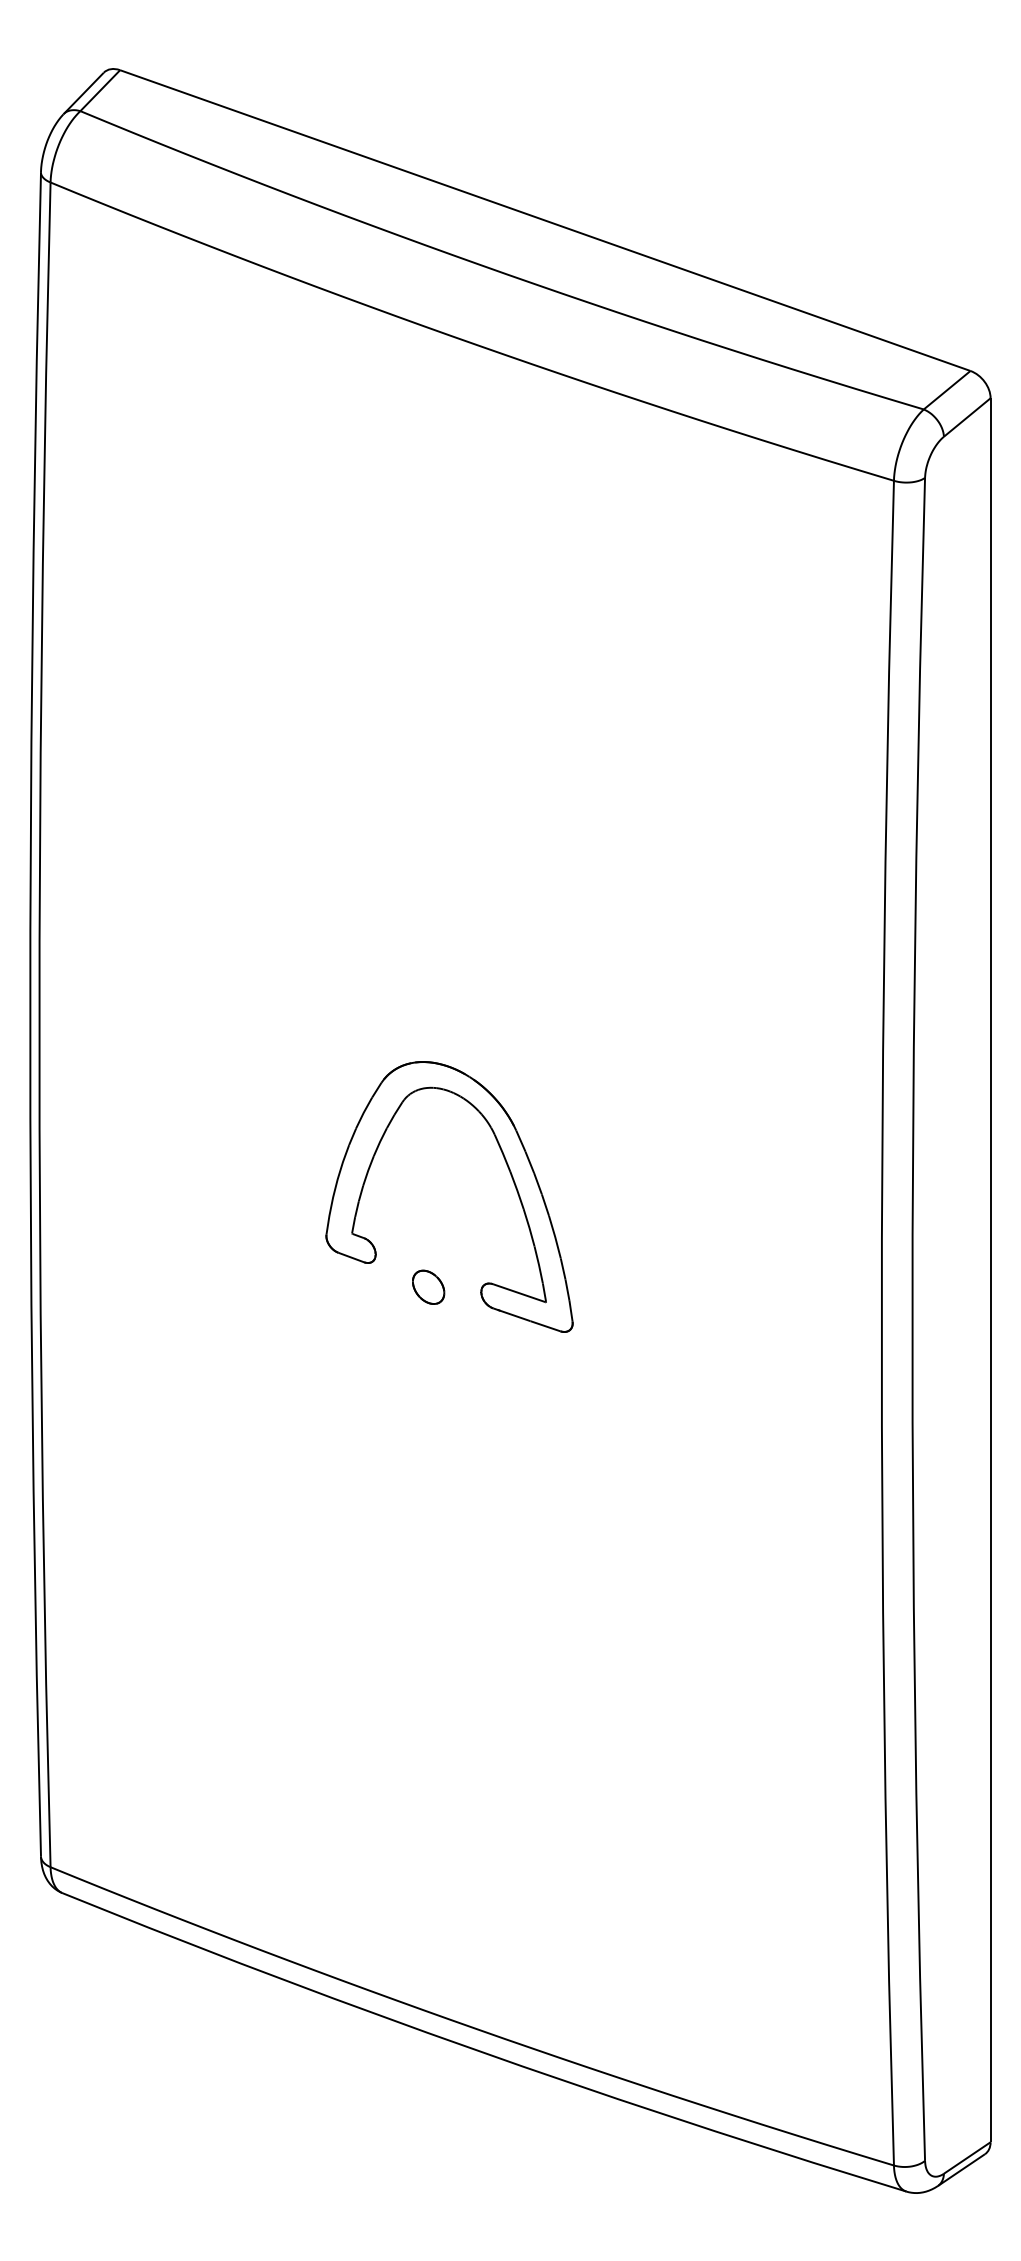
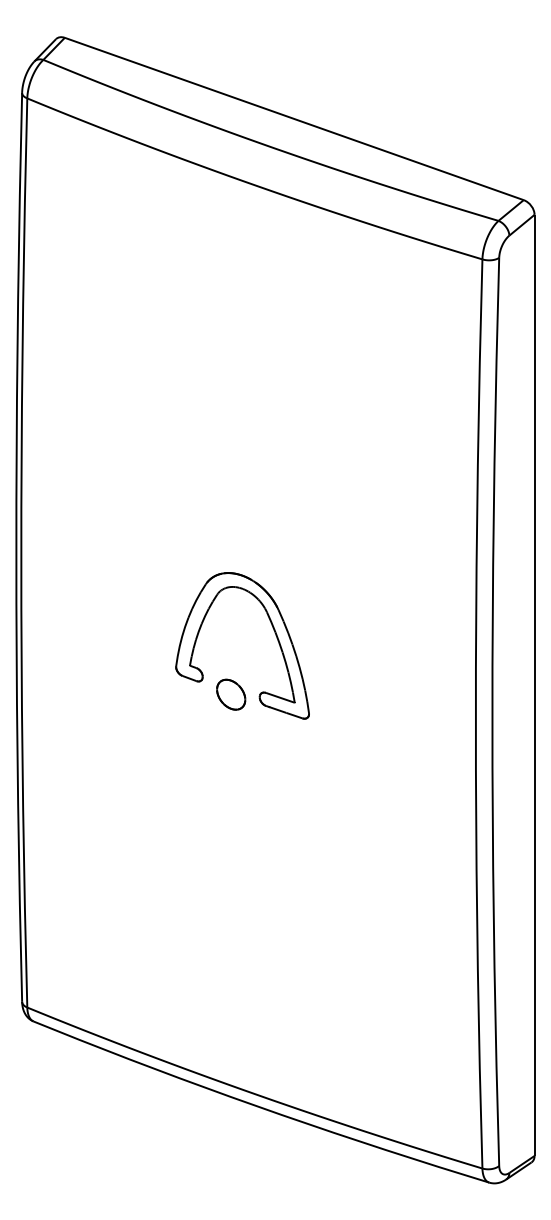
part: (428, 1287) -> (231, 694), size x1.67

